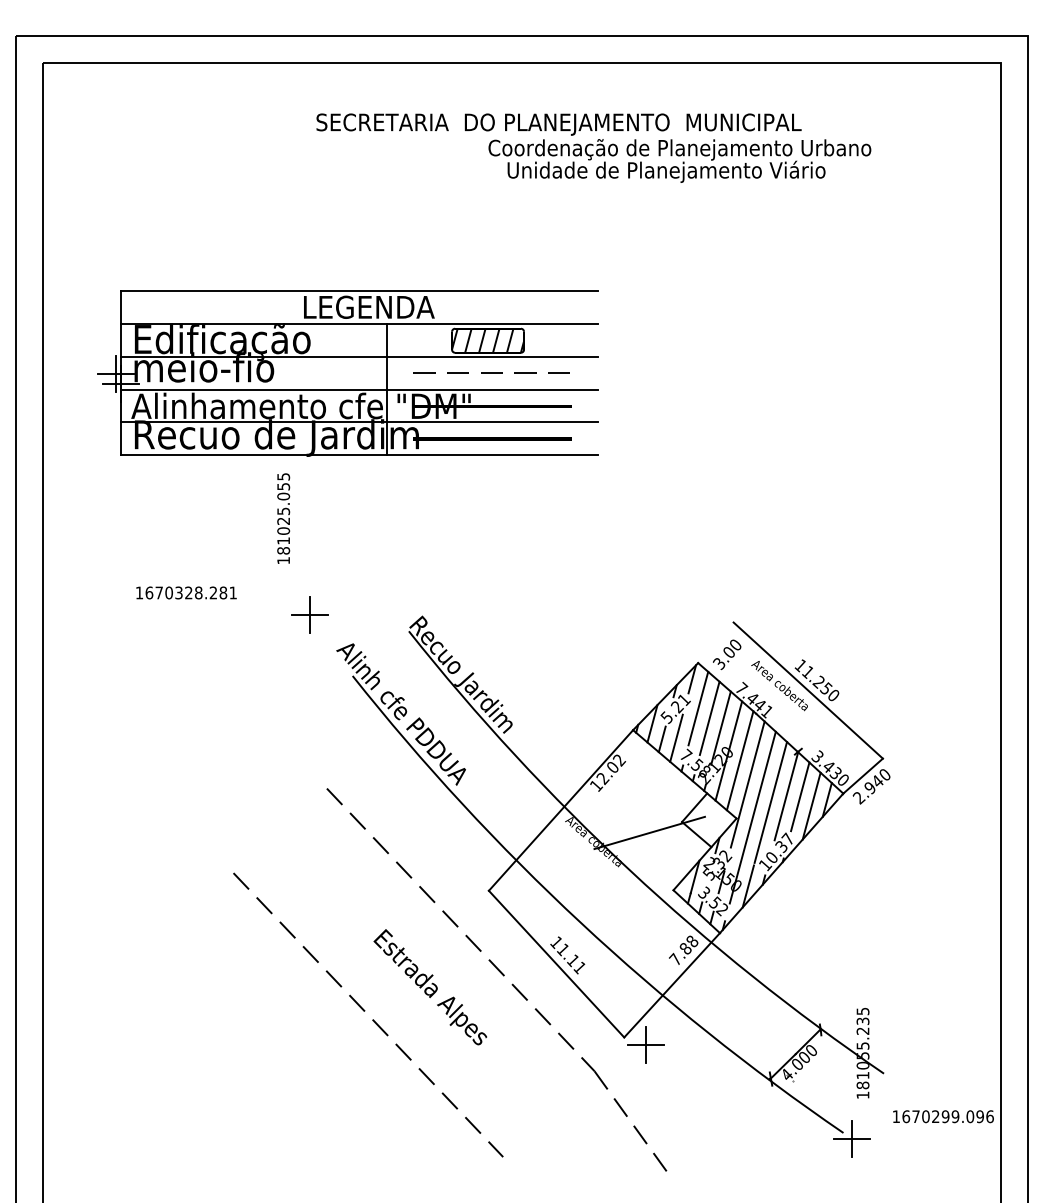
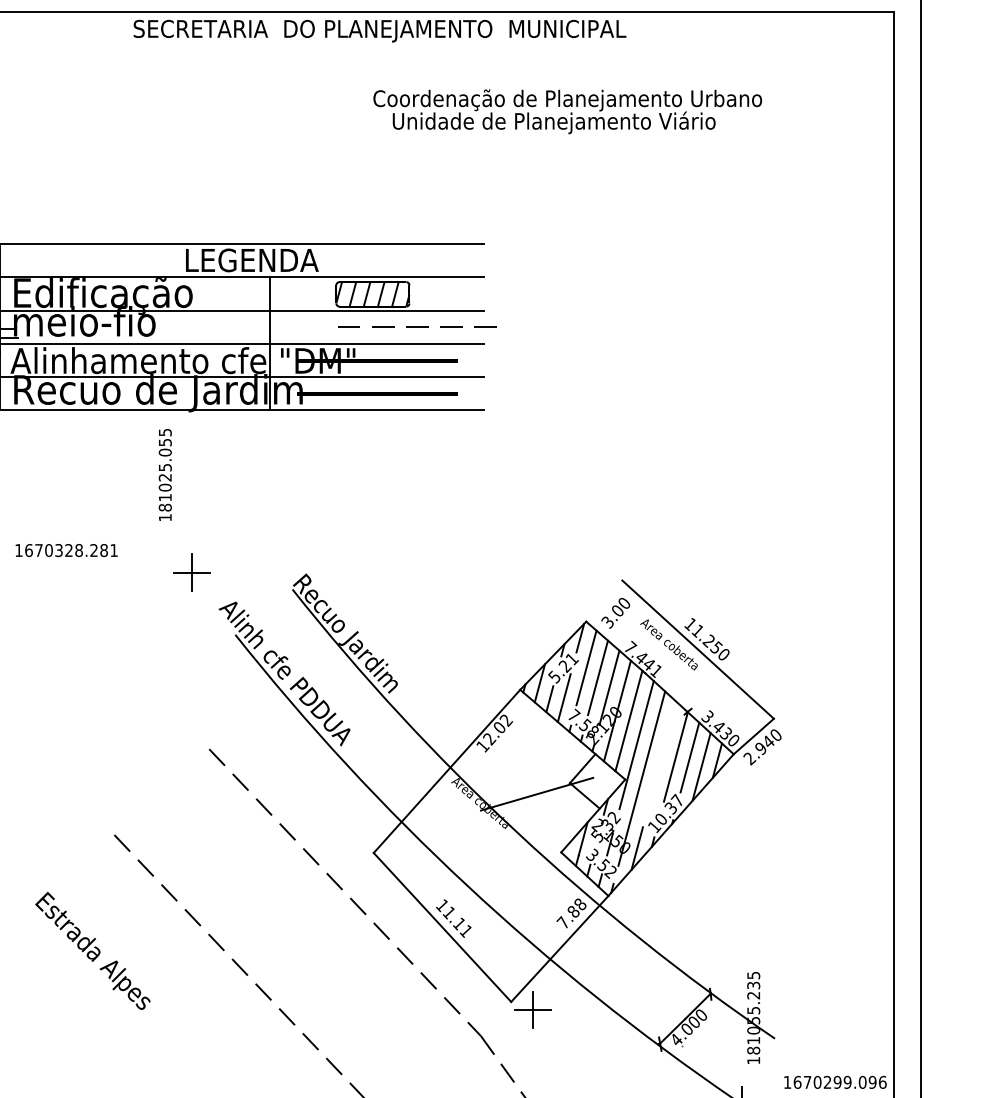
text: (558, 124) -> (379, 31), moved
line: (491, 372) -> (417, 326), moved
line: (770, 802) -> (659, 763), removed
text: (429, 987) -> (92, 951), moved

